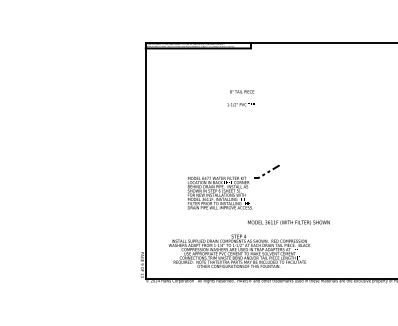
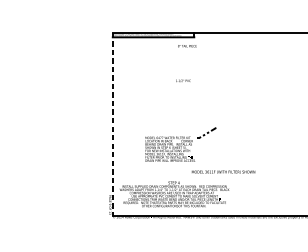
text: (241, 91) -> (186, 45), moved
line: (145, 160) -> (112, 124), solid -> dashed
text: (239, 250) -> (174, 193), moved

